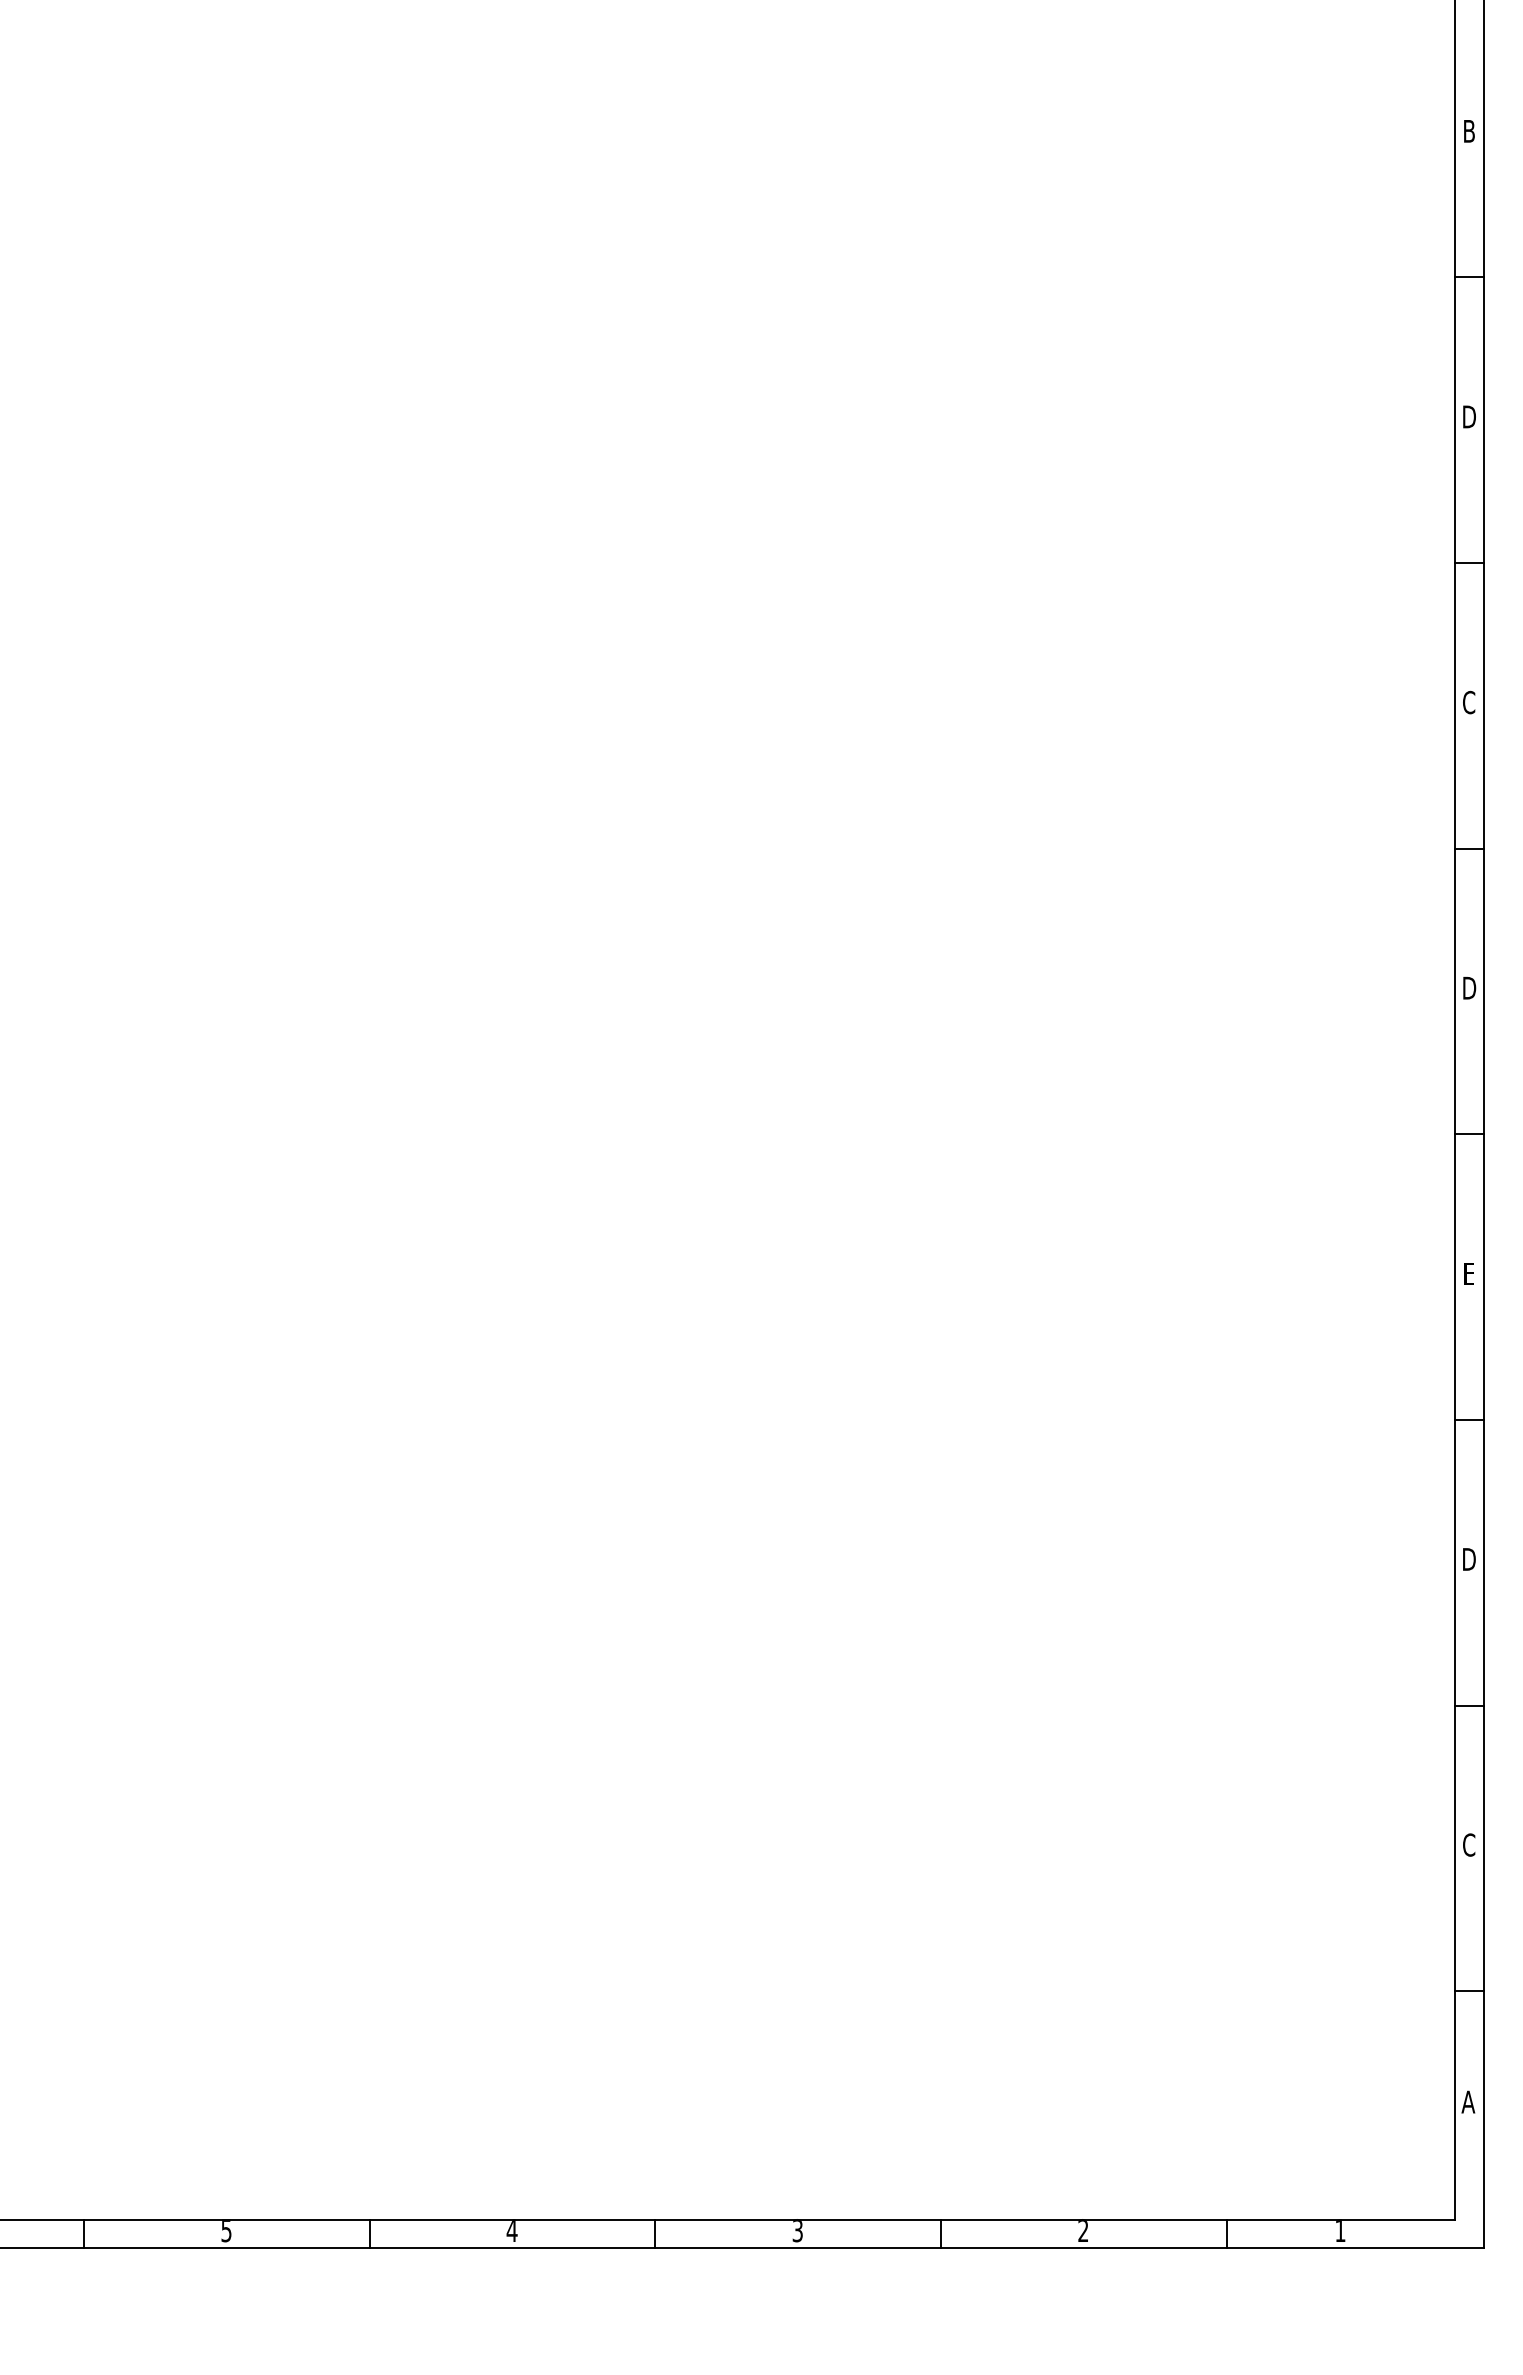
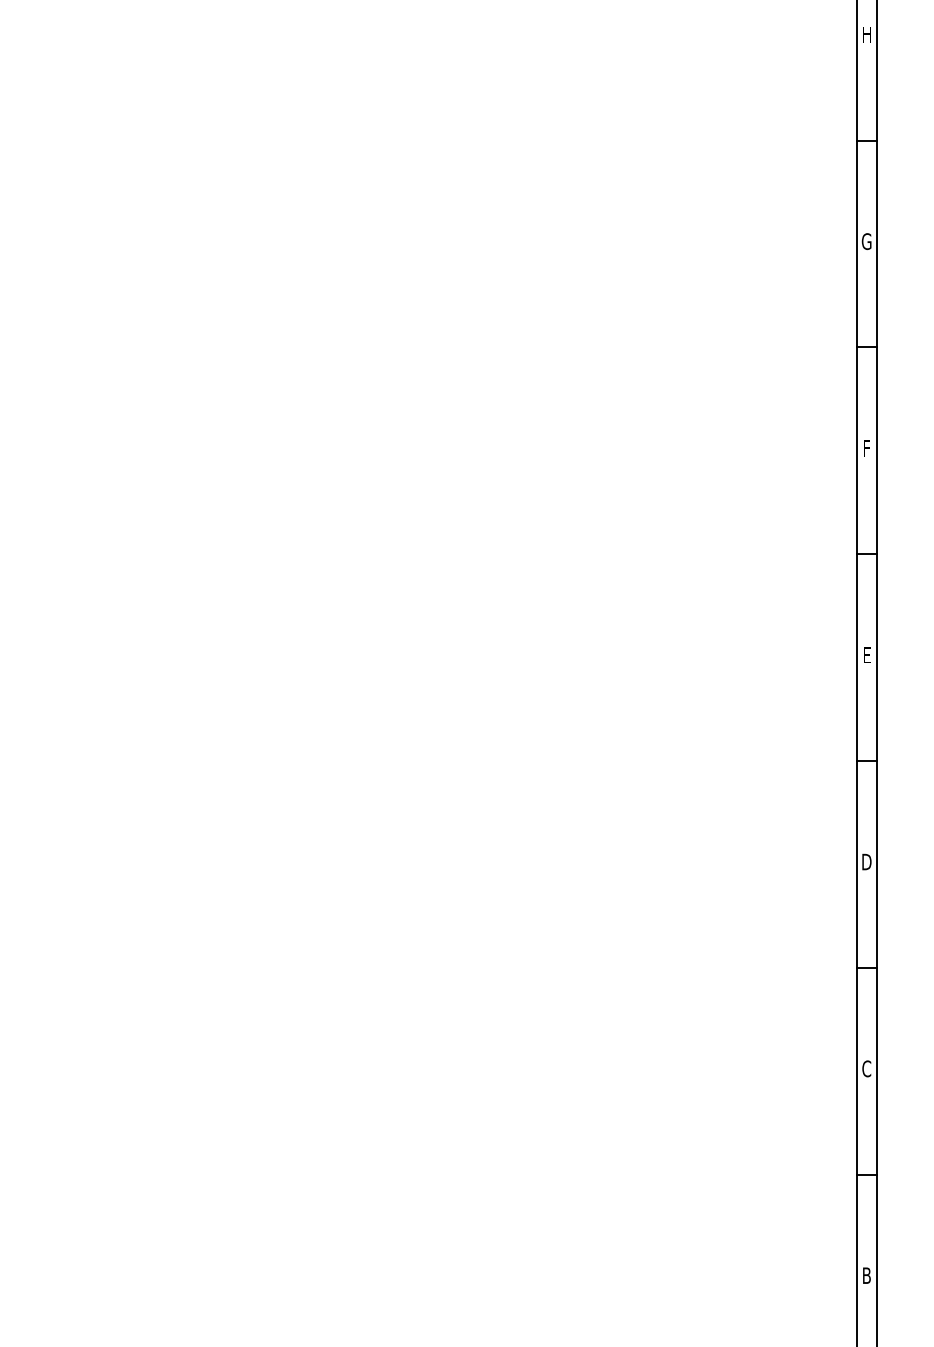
text: (1468, 131) -> (866, 34), B -> H
text: (1468, 416) -> (866, 241), D -> G
text: (1469, 702) -> (867, 448), C -> F
text: (1469, 987) -> (867, 654), D -> E
text: (1469, 1273) -> (867, 861), E -> D
text: (1469, 1559) -> (867, 1068), D -> C
text: (1469, 1844) -> (867, 1275), C -> B

